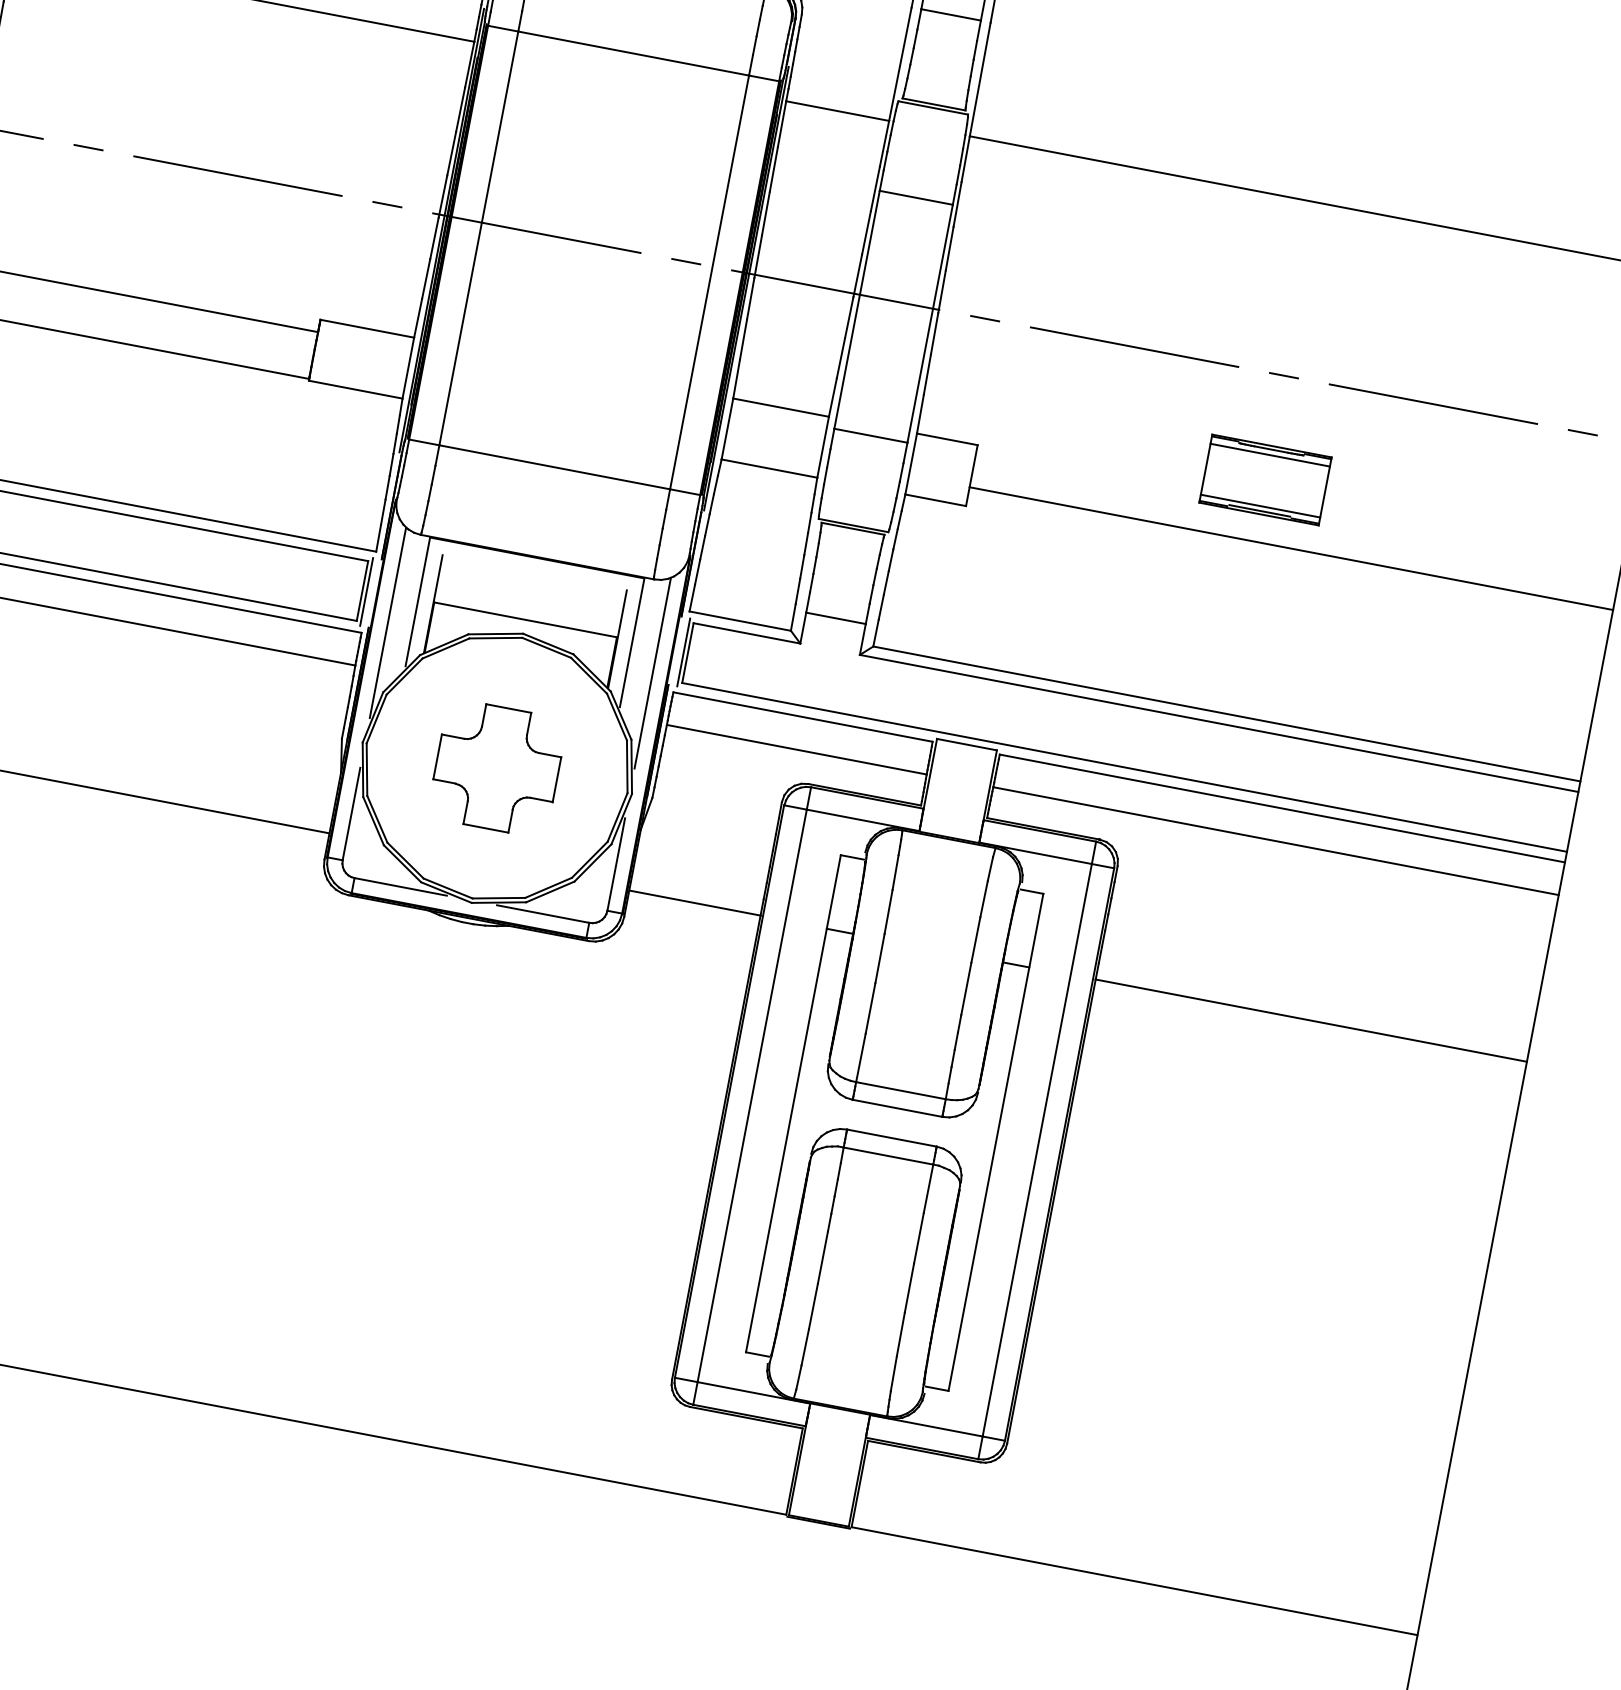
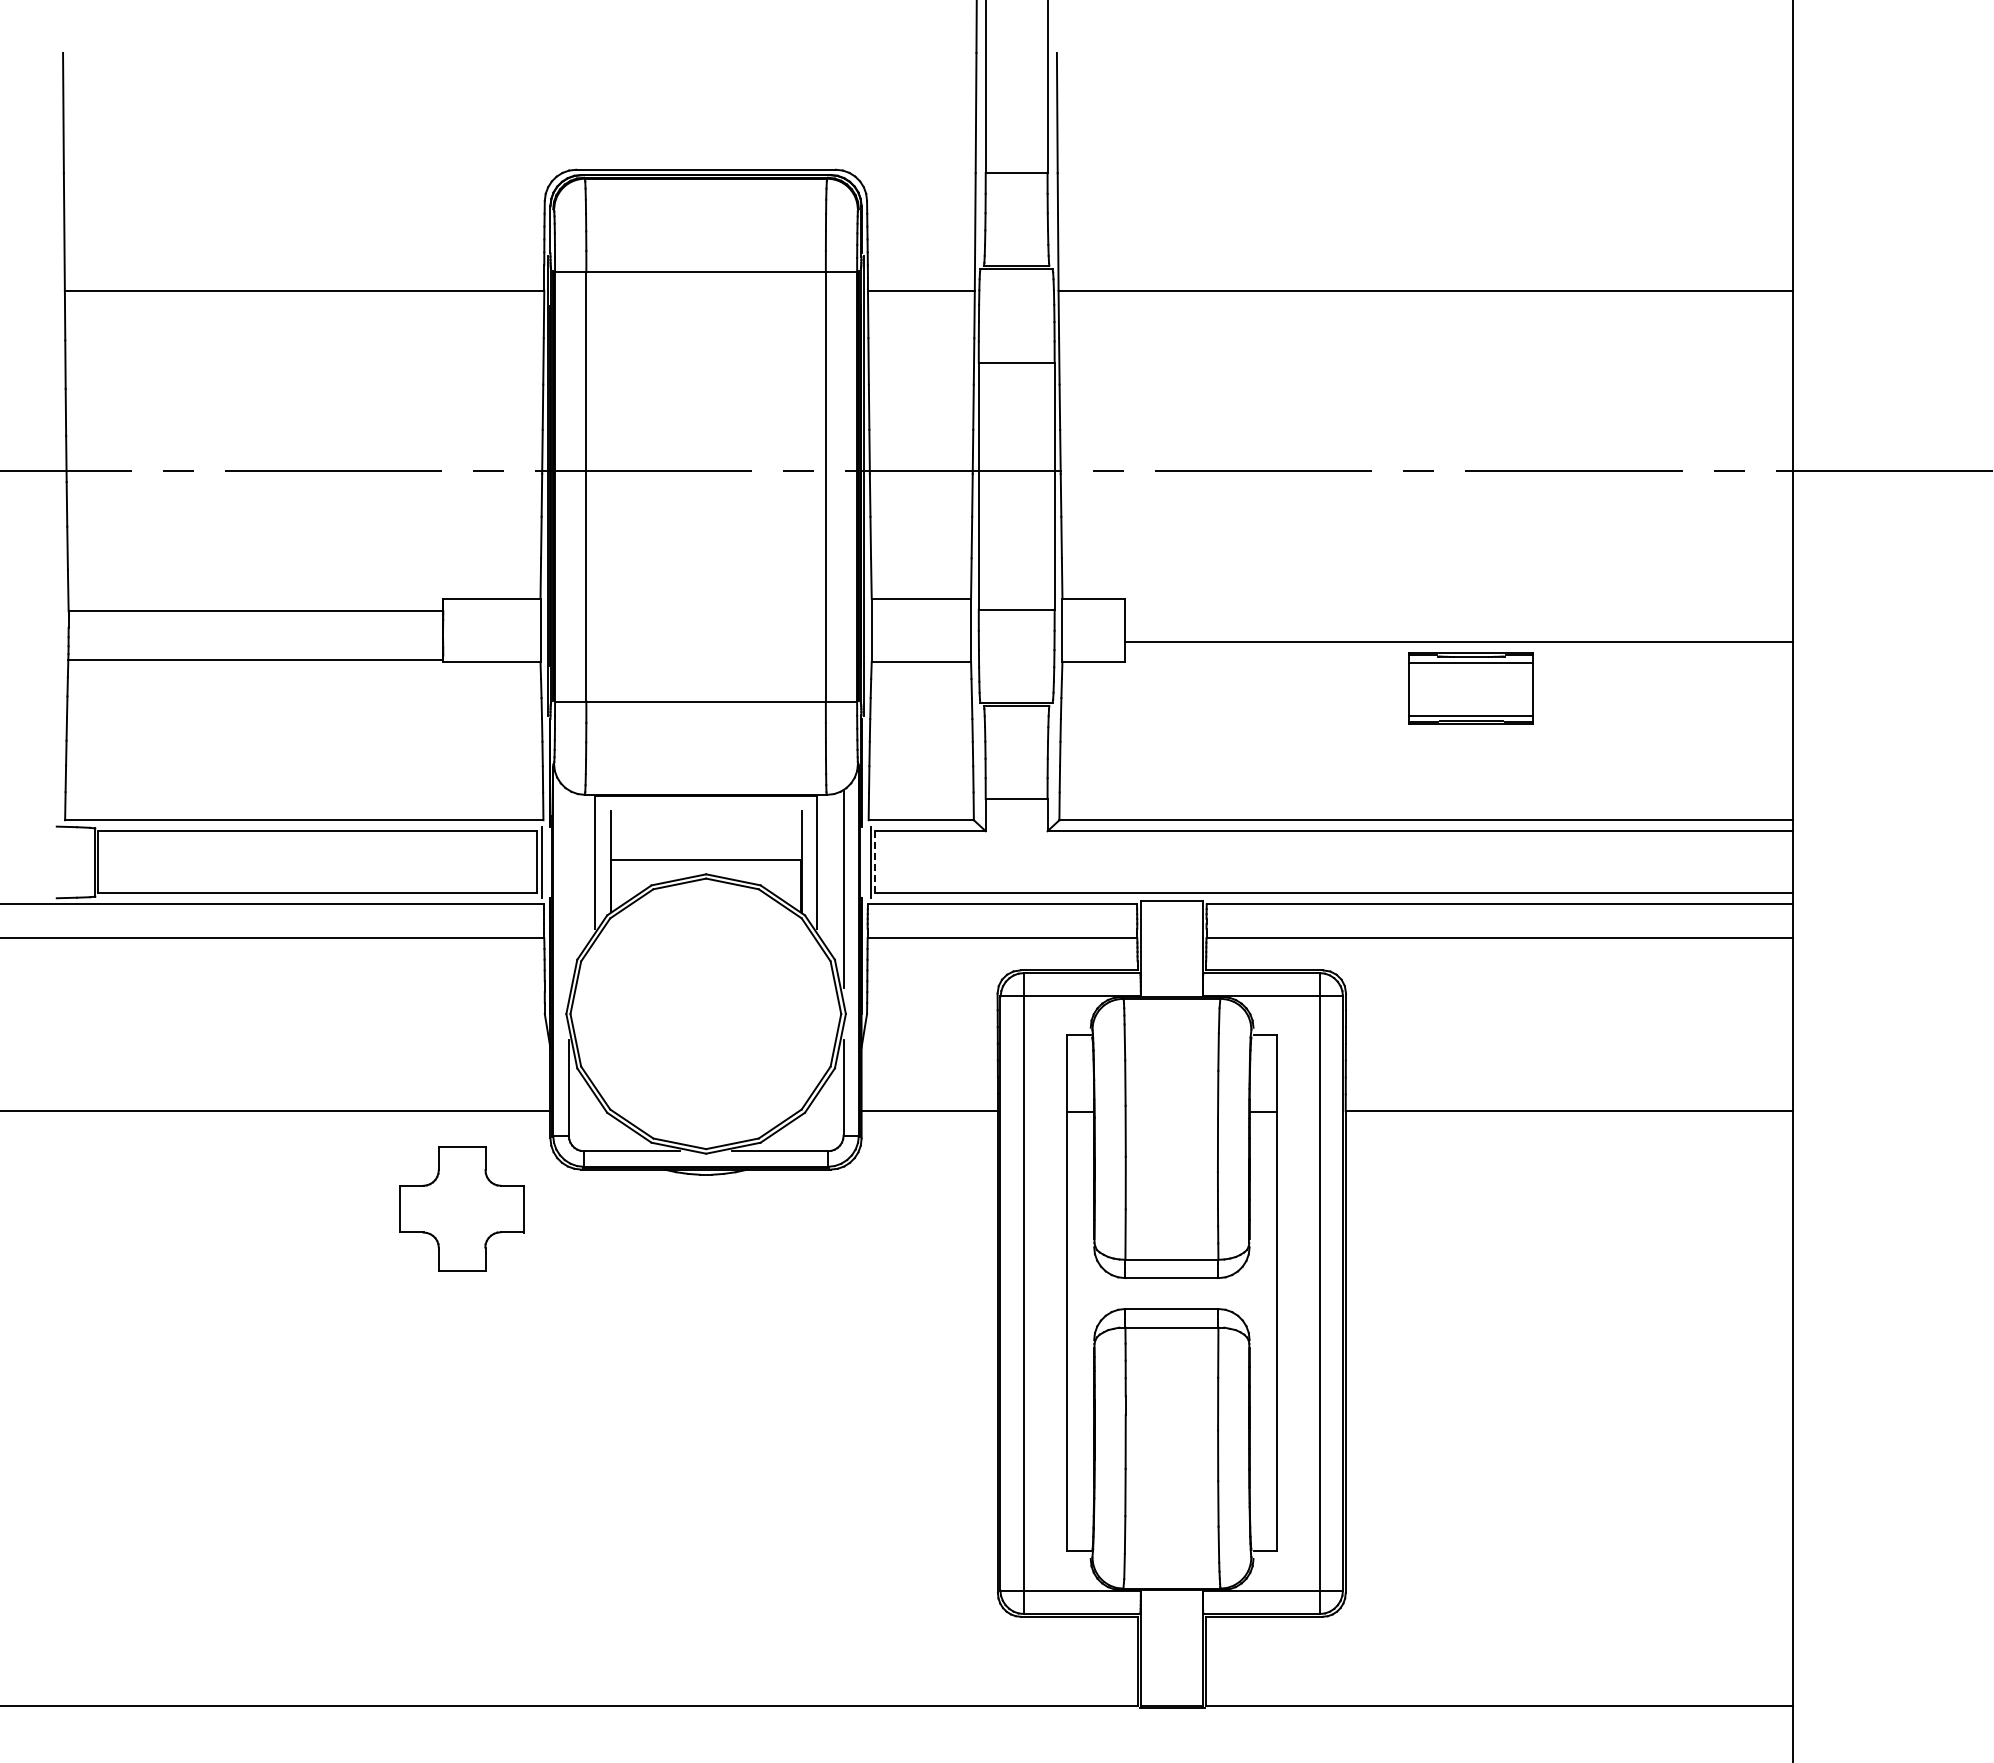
part: (1264, 479) -> (1470, 688), moved
line: (387, 623) -> (568, 889), removed
line: (688, 652) -> (875, 861), solid -> dashed
part: (496, 767) -> (461, 1208), moved

